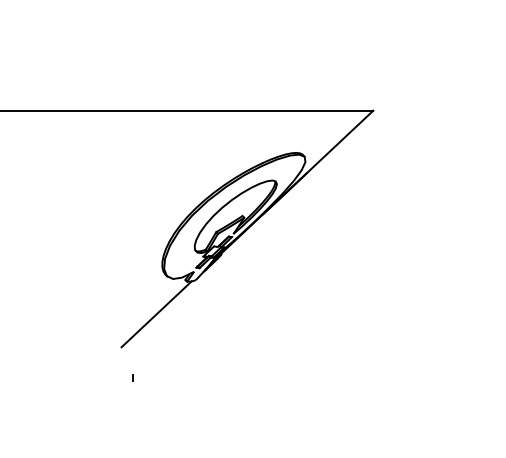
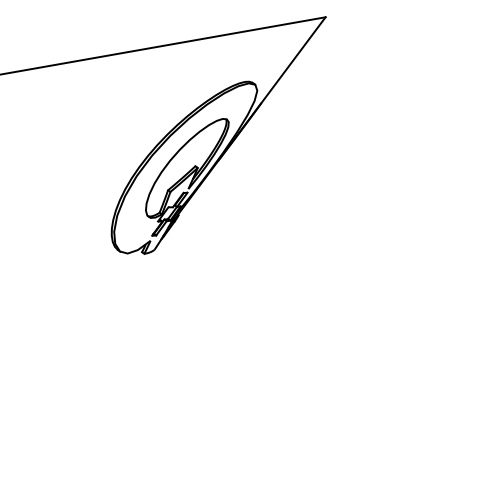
line: (156, 314) -> (115, 298), removed
line: (132, 377) -> (100, 376), removed

